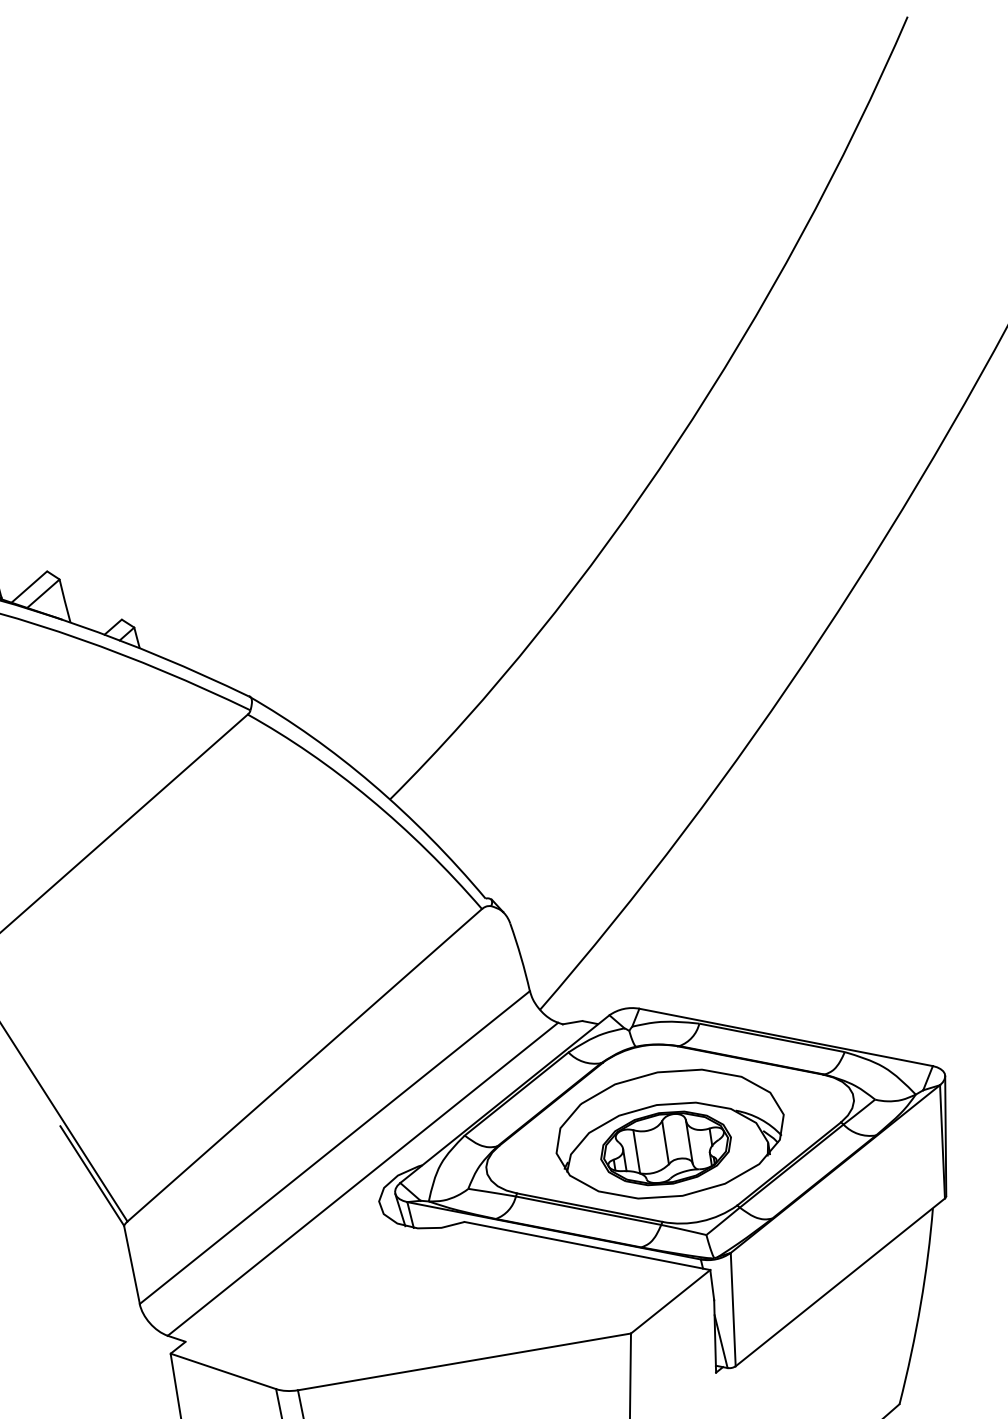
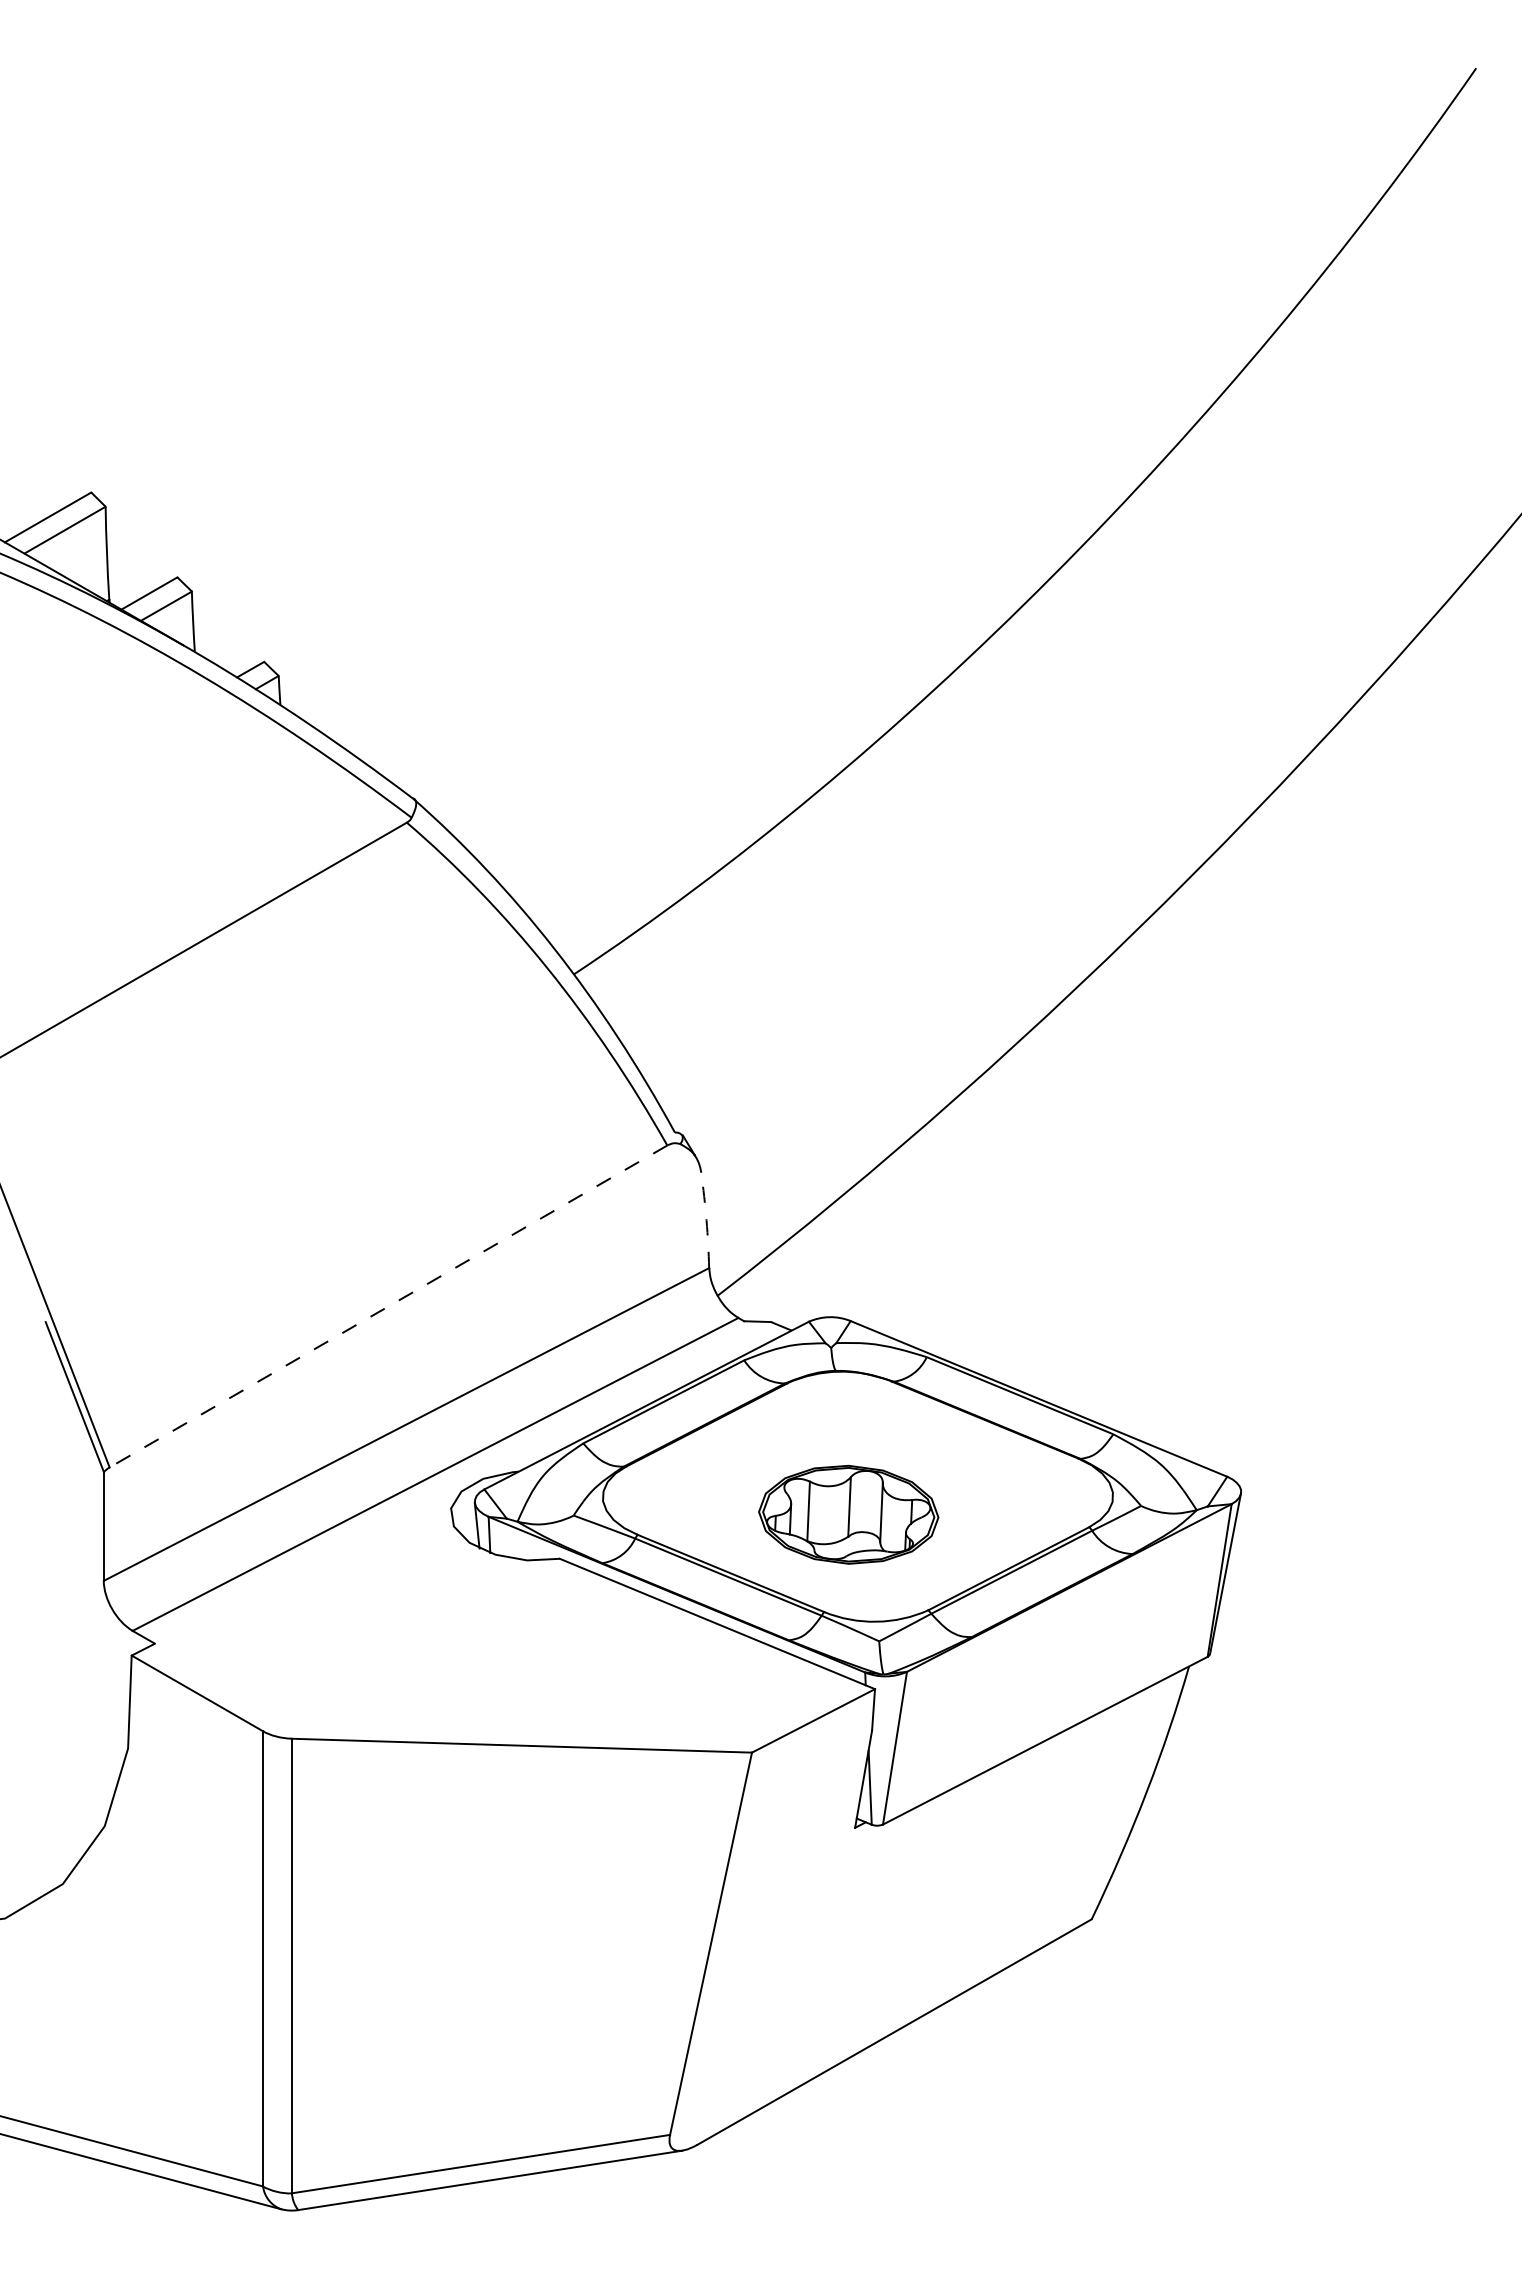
arc: (521, 957) -> (706, 1220), solid -> dashed
line: (304, 1065) -> (388, 1306), solid -> dashed
part: (669, 1133) -> (857, 1496), removed

